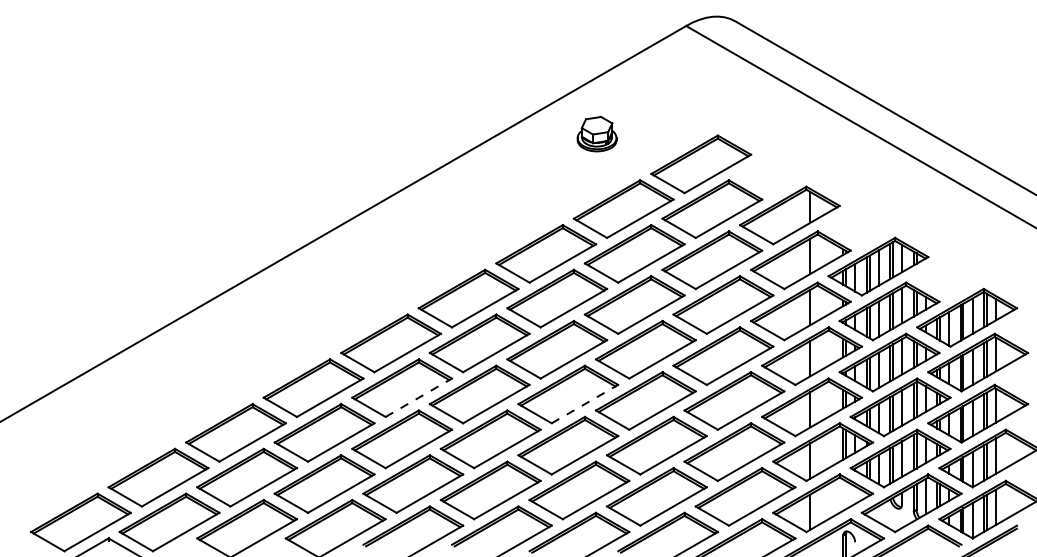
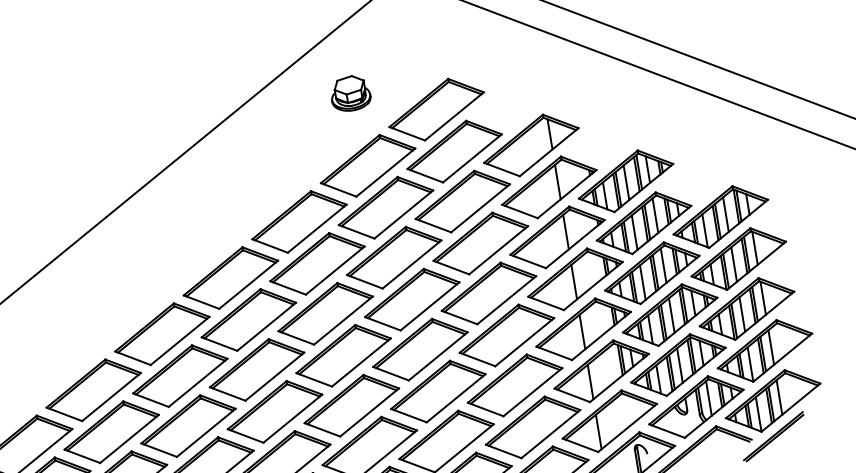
part: (596, 134) -> (350, 93), moved
line: (419, 397) -> (198, 382), dashed -> solid
line: (585, 403) -> (361, 361), dashed -> solid

